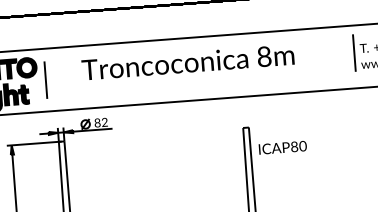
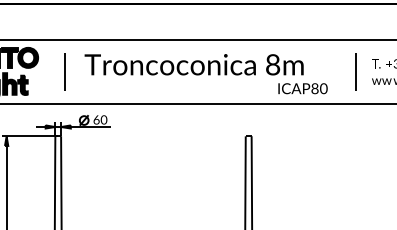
line: (354, 52) -> (355, 71), moved
line: (45, 79) -> (64, 71), moved
text: (101, 122) -> (100, 119), 82 -> 60
text: (282, 147) -> (302, 88), moved

